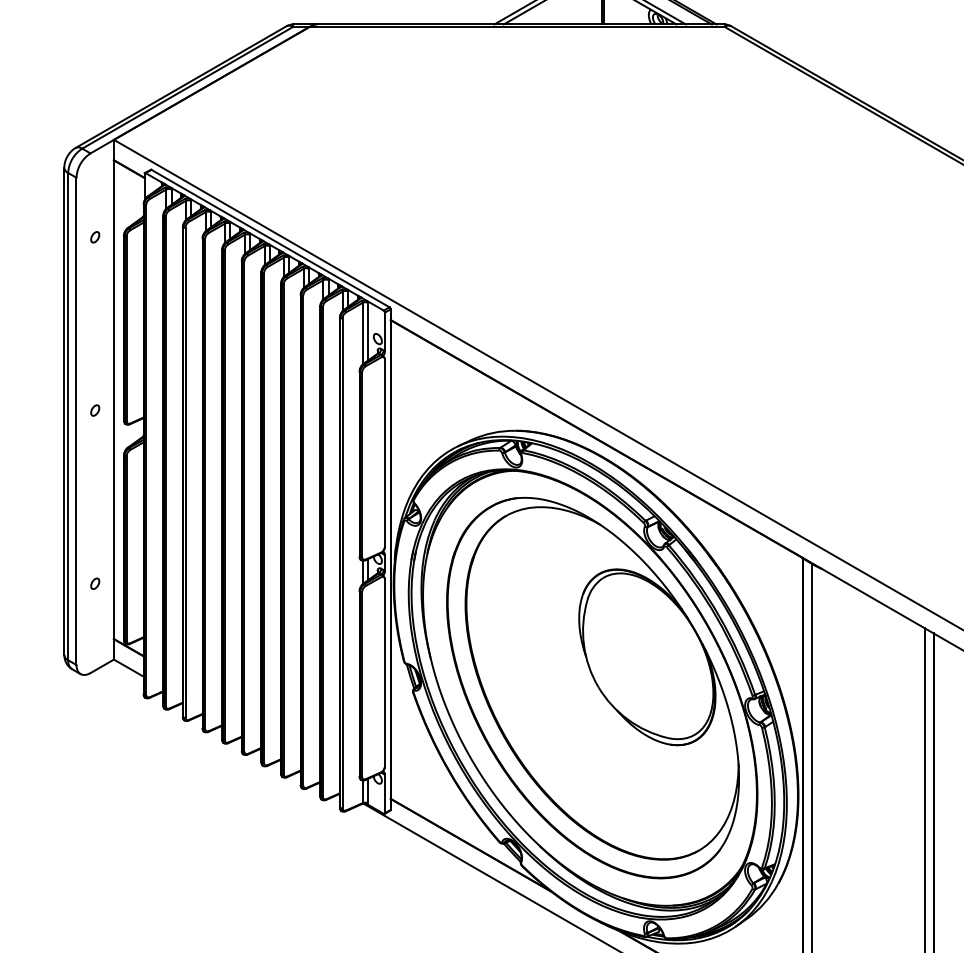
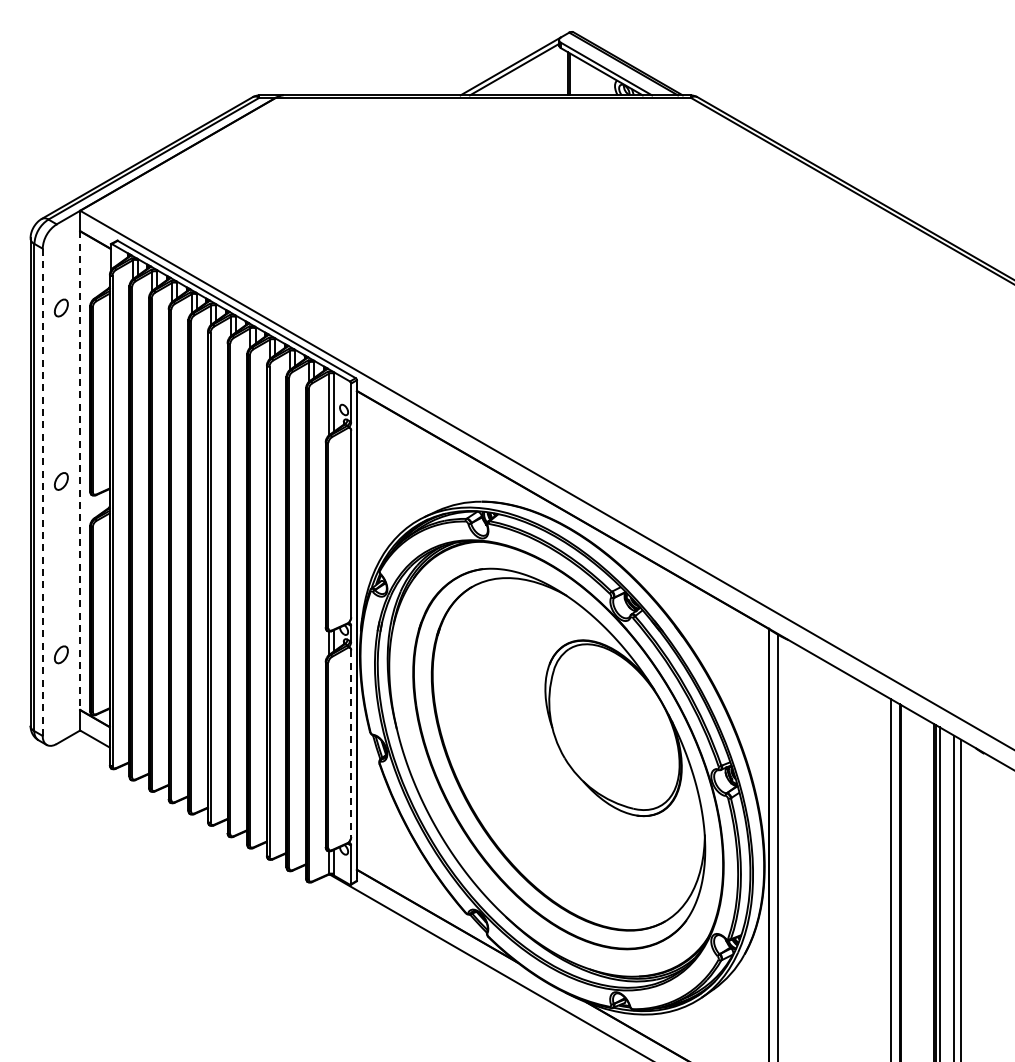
part: (95, 237) -> (61, 308), size x1.6
line: (114, 400) -> (80, 471), solid -> dashed
part: (95, 410) -> (61, 481), size x1.6
line: (76, 421) -> (42, 492), solid -> dashed
part: (95, 583) -> (61, 654), size x1.6
line: (385, 673) -> (351, 744), solid -> dashed

